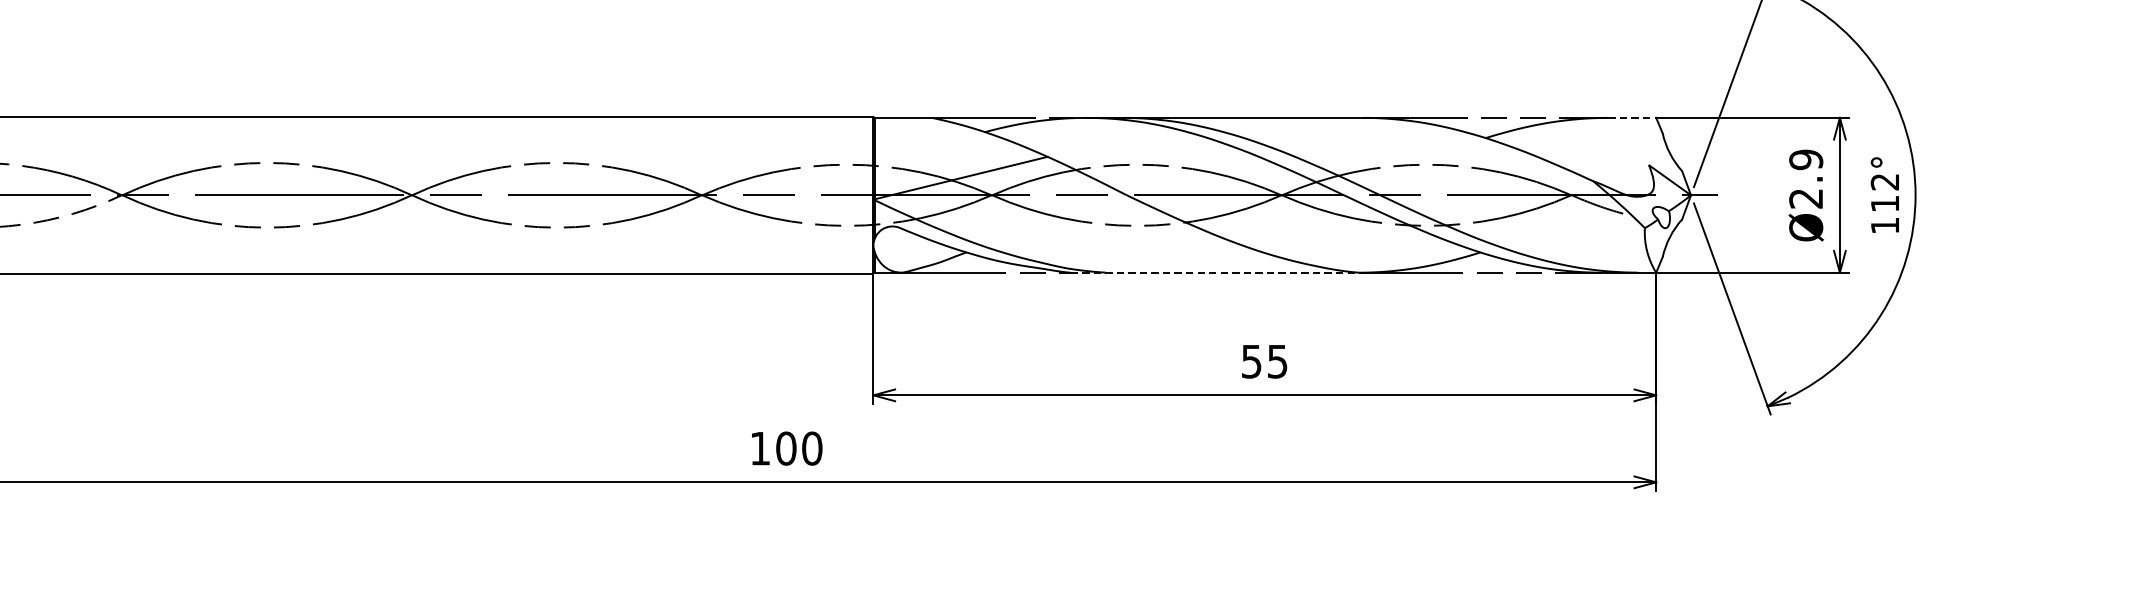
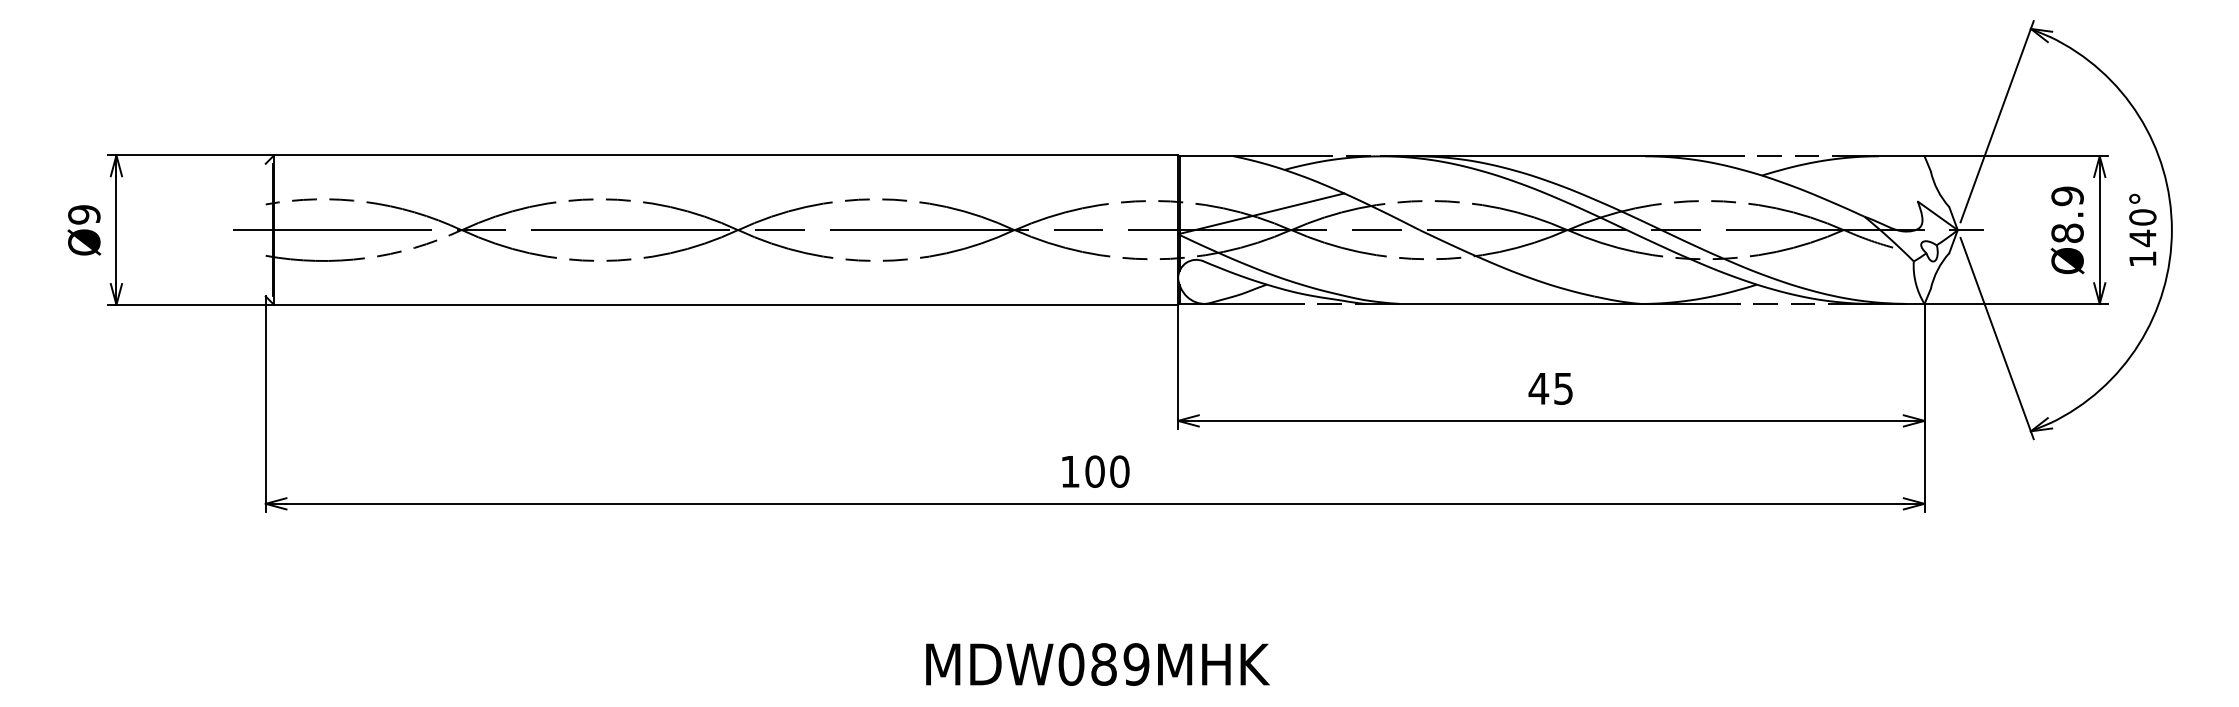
line: (1632, 118) -> (1901, 156), dashed -> solid
text: (1884, 193) -> (2142, 228), 112° -> 140°
text: (1806, 197) -> (2067, 232), Ø2.9 -> Ø8.9
line: (1214, 272) -> (1503, 303), dashed -> solid
text: (1251, 362) -> (1538, 389), 55 -> 45

